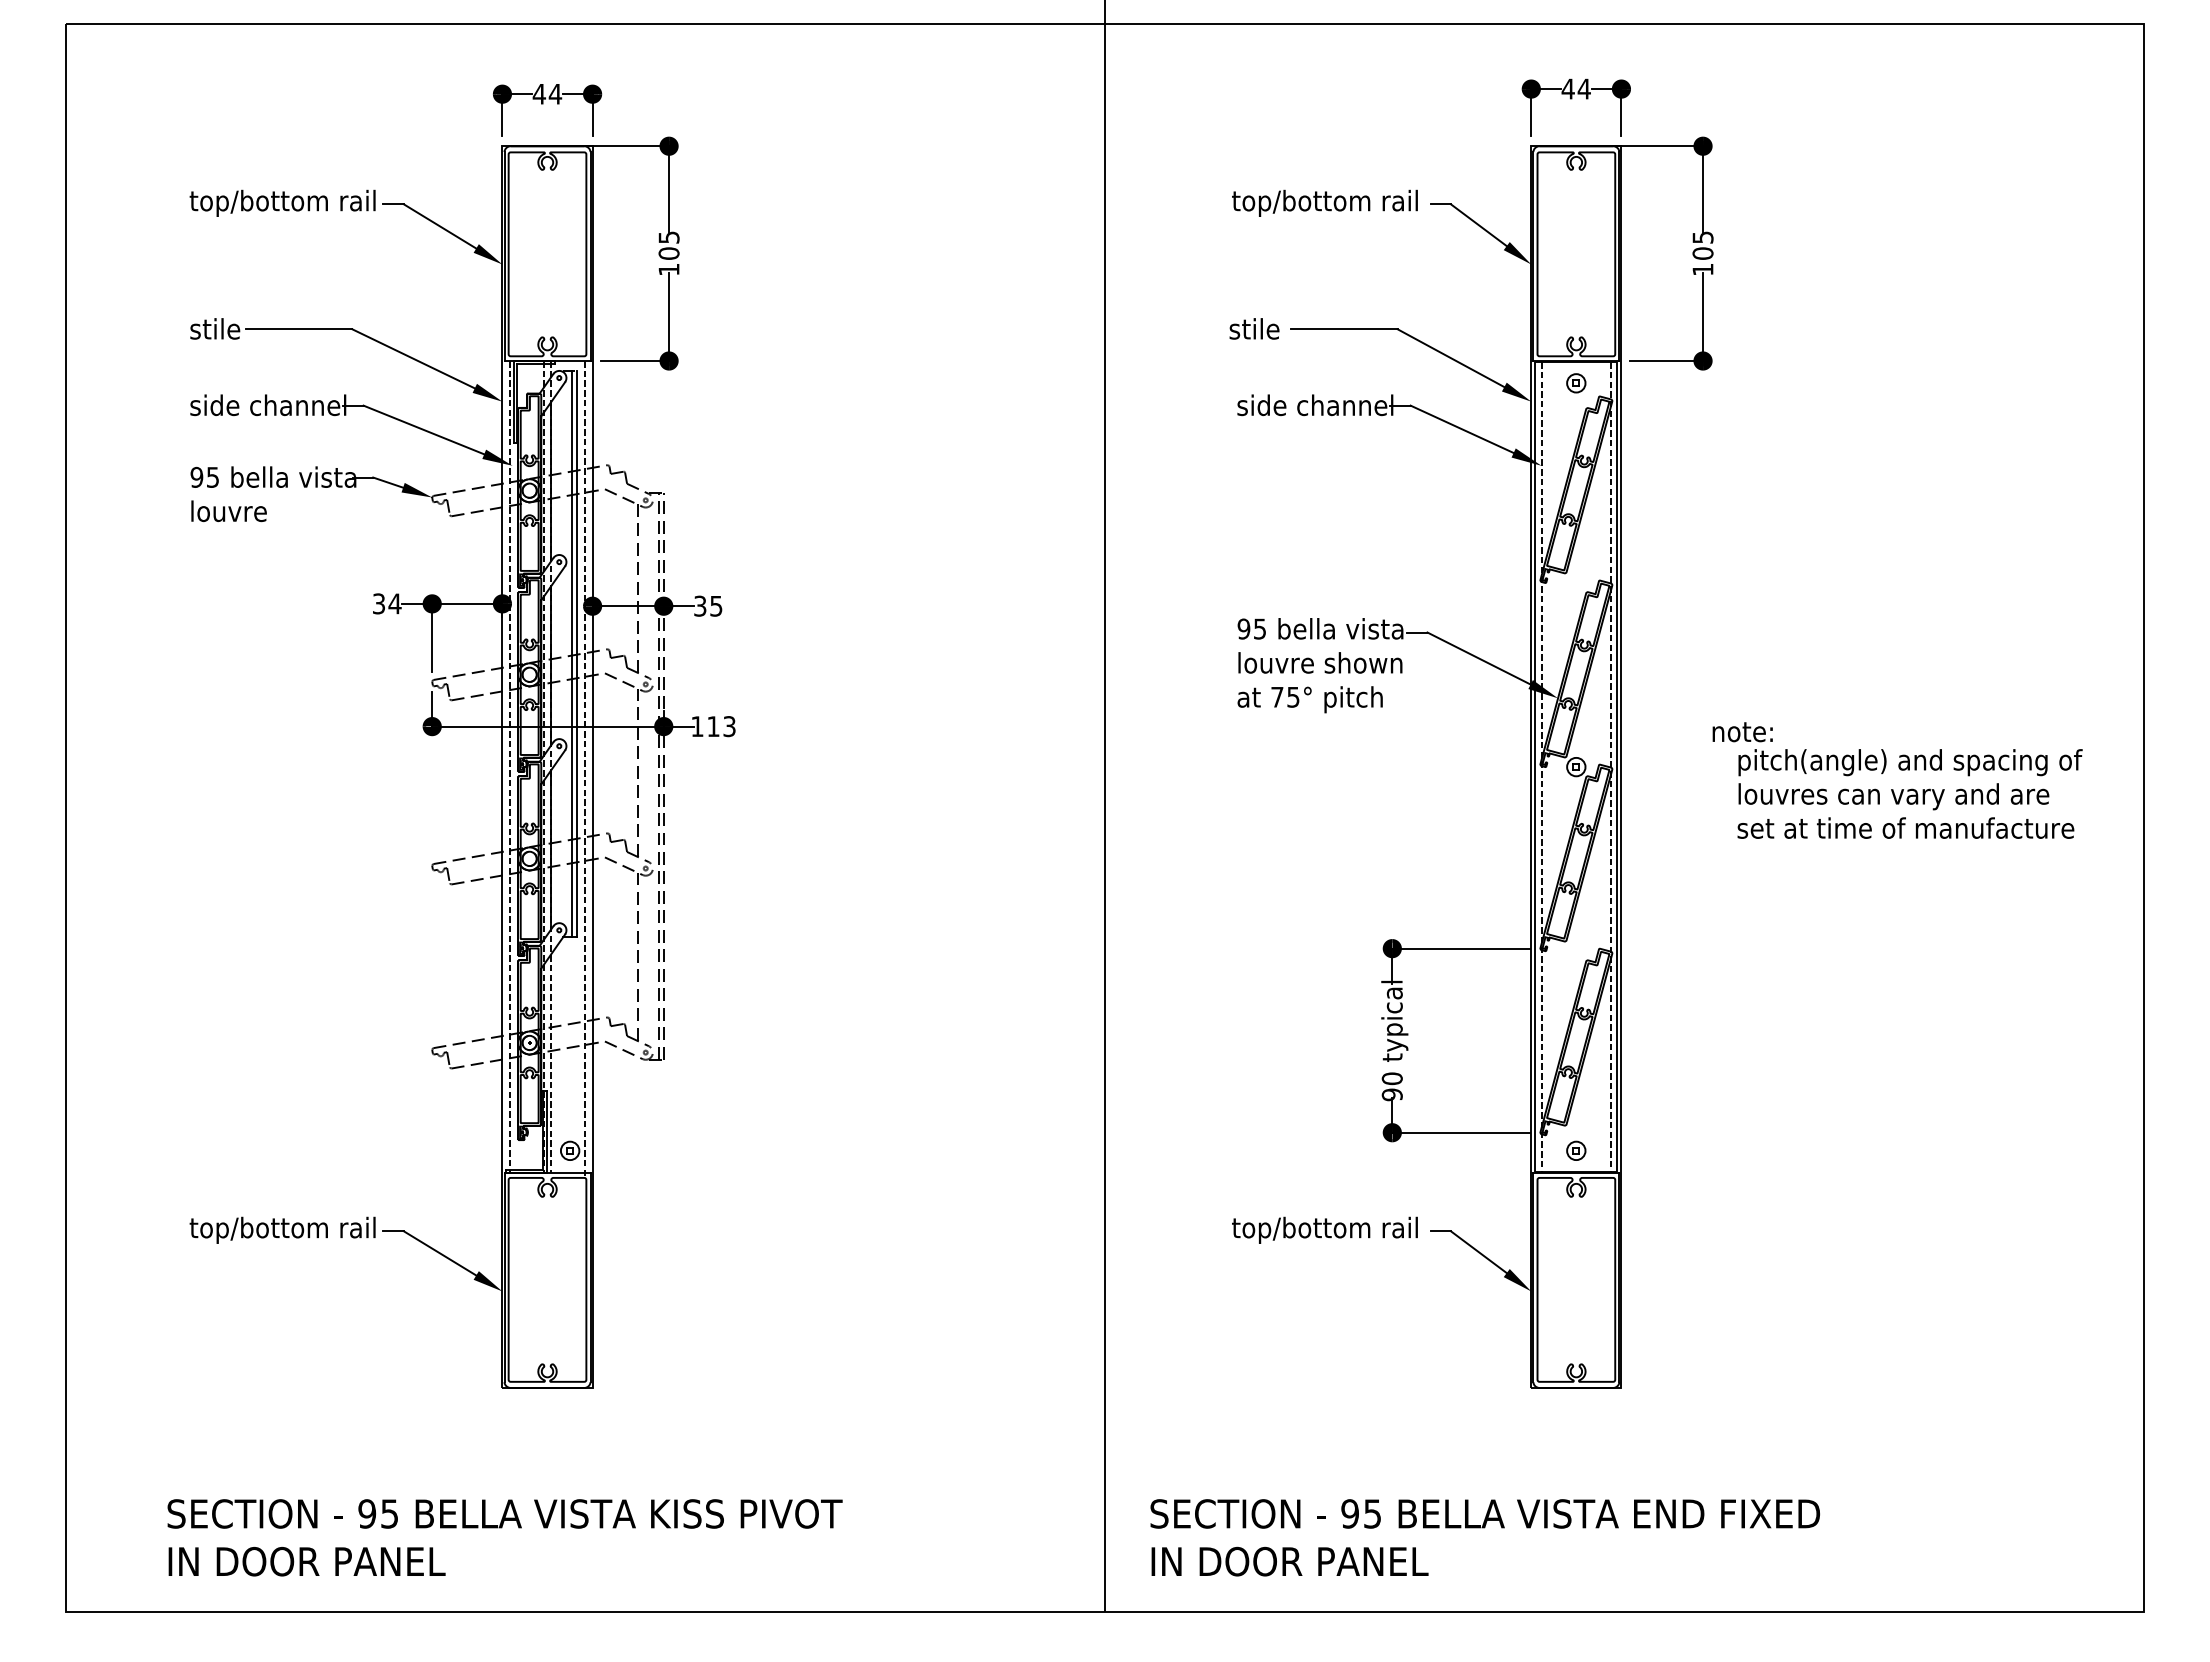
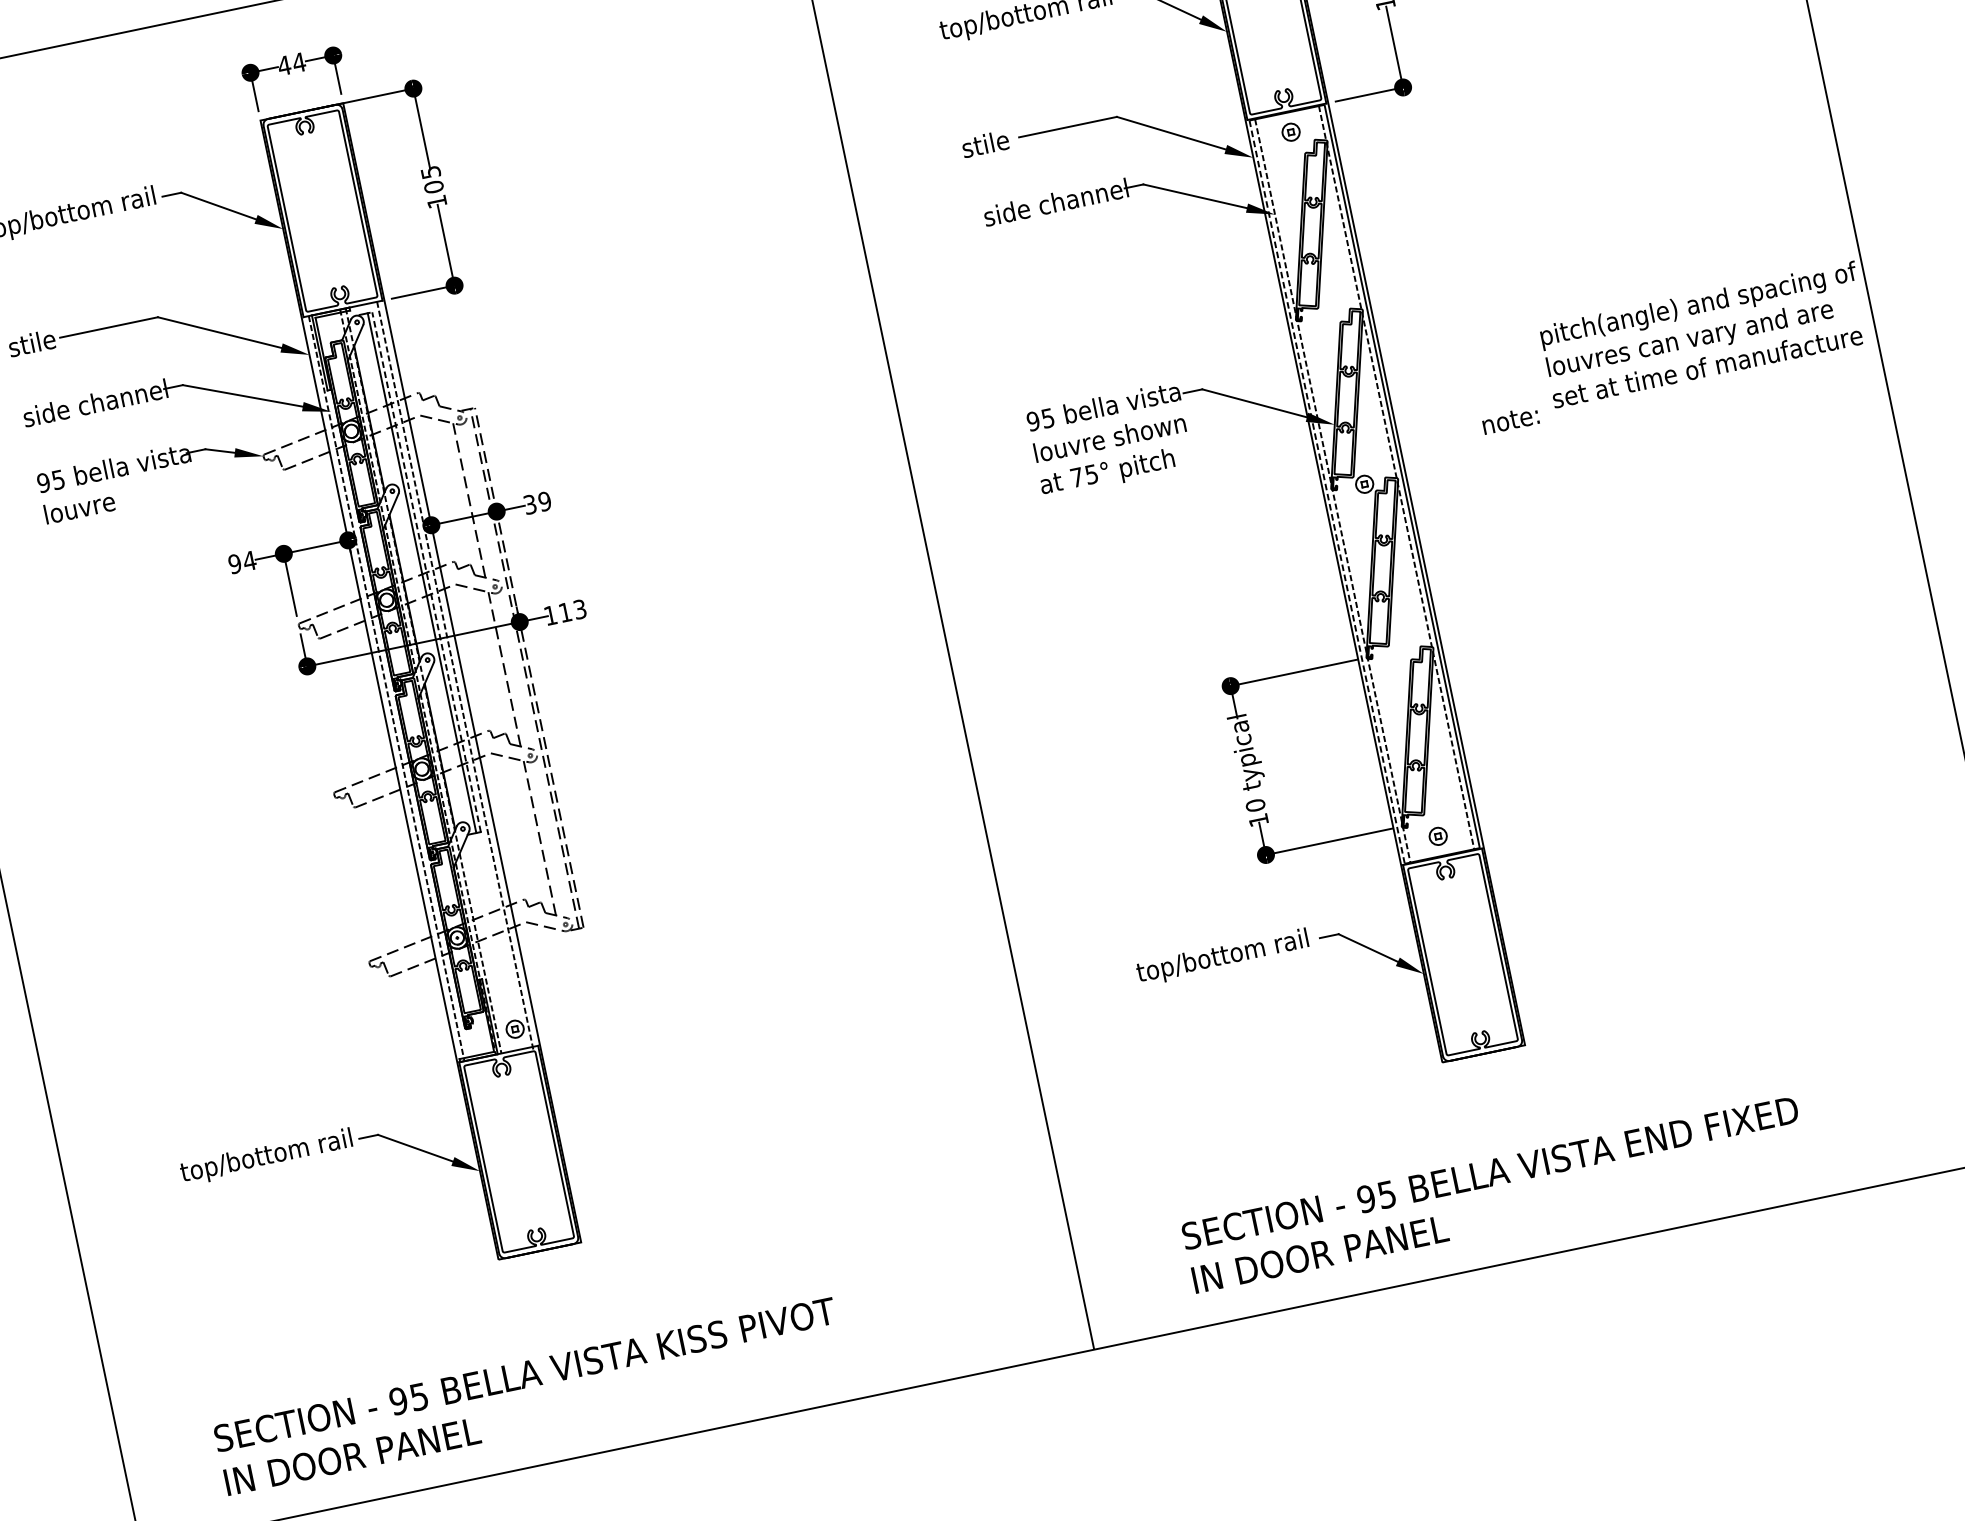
text: (378, 603) -> (234, 563), 34 -> 94
text: (716, 605) -> (544, 500), 35 -> 39
line: (577, 653) -> (426, 571), solid -> dashed
line: (1535, 767) -> (1327, 492), solid -> dashed
text: (1909, 793) -> (1704, 334), moved
text: (1391, 1094) -> (1257, 820), 90 -> 10
text: (1484, 1537) -> (1494, 1194), moved

